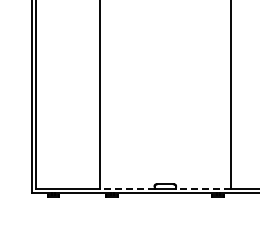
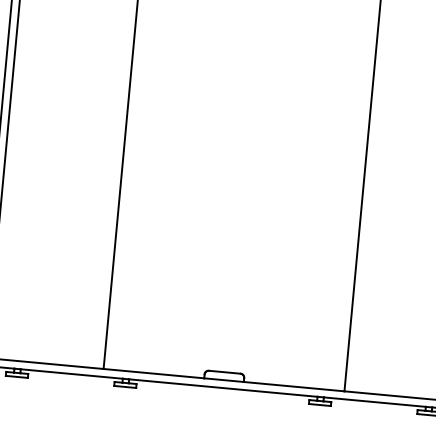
line: (126, 188) -> (152, 373), dashed -> solid
line: (202, 188) -> (292, 386), dashed -> solid

